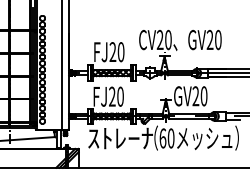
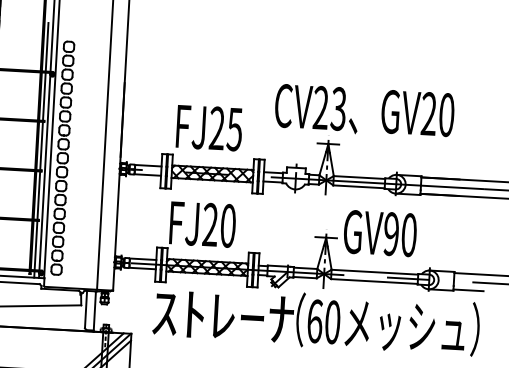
text: (168, 39) -> (338, 107), CV20 -> CV23
text: (120, 52) -> (233, 130), FJ20 -> FJ25
text: (195, 96) -> (390, 234), GV20 -> GV90

